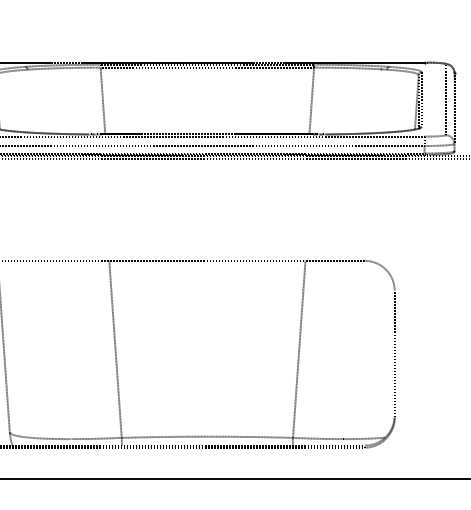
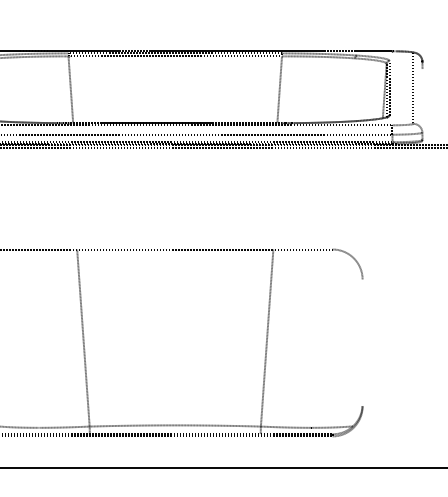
line: (454, 107) -> (422, 96), removed
line: (394, 353) -> (362, 342), removed

